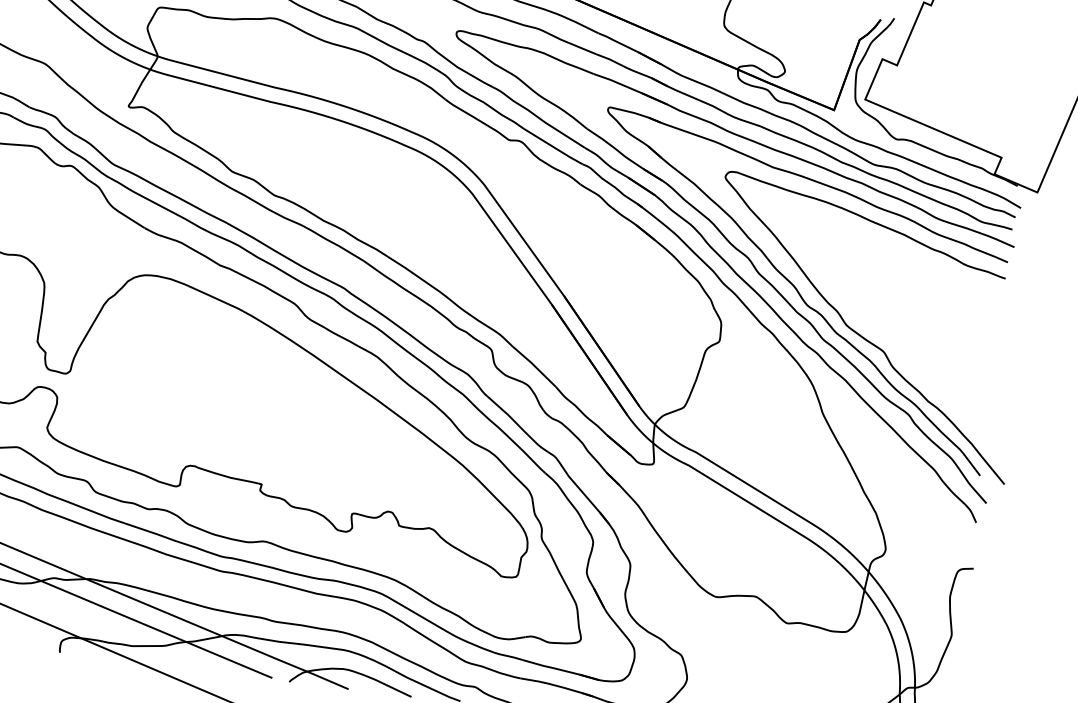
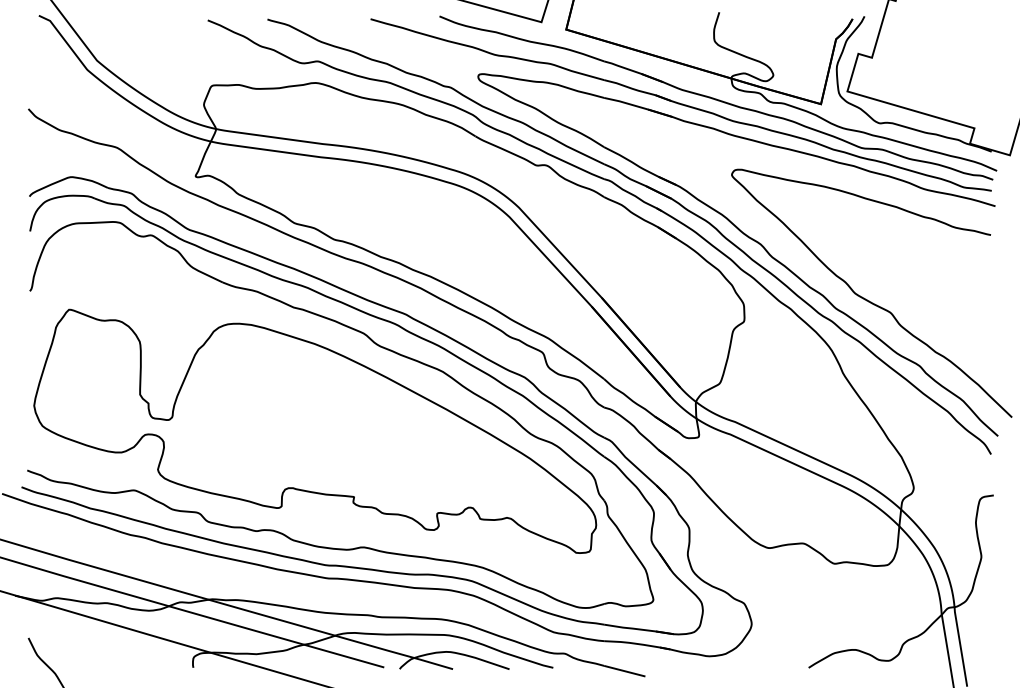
part: (794, 290) -> (805, 268), removed

